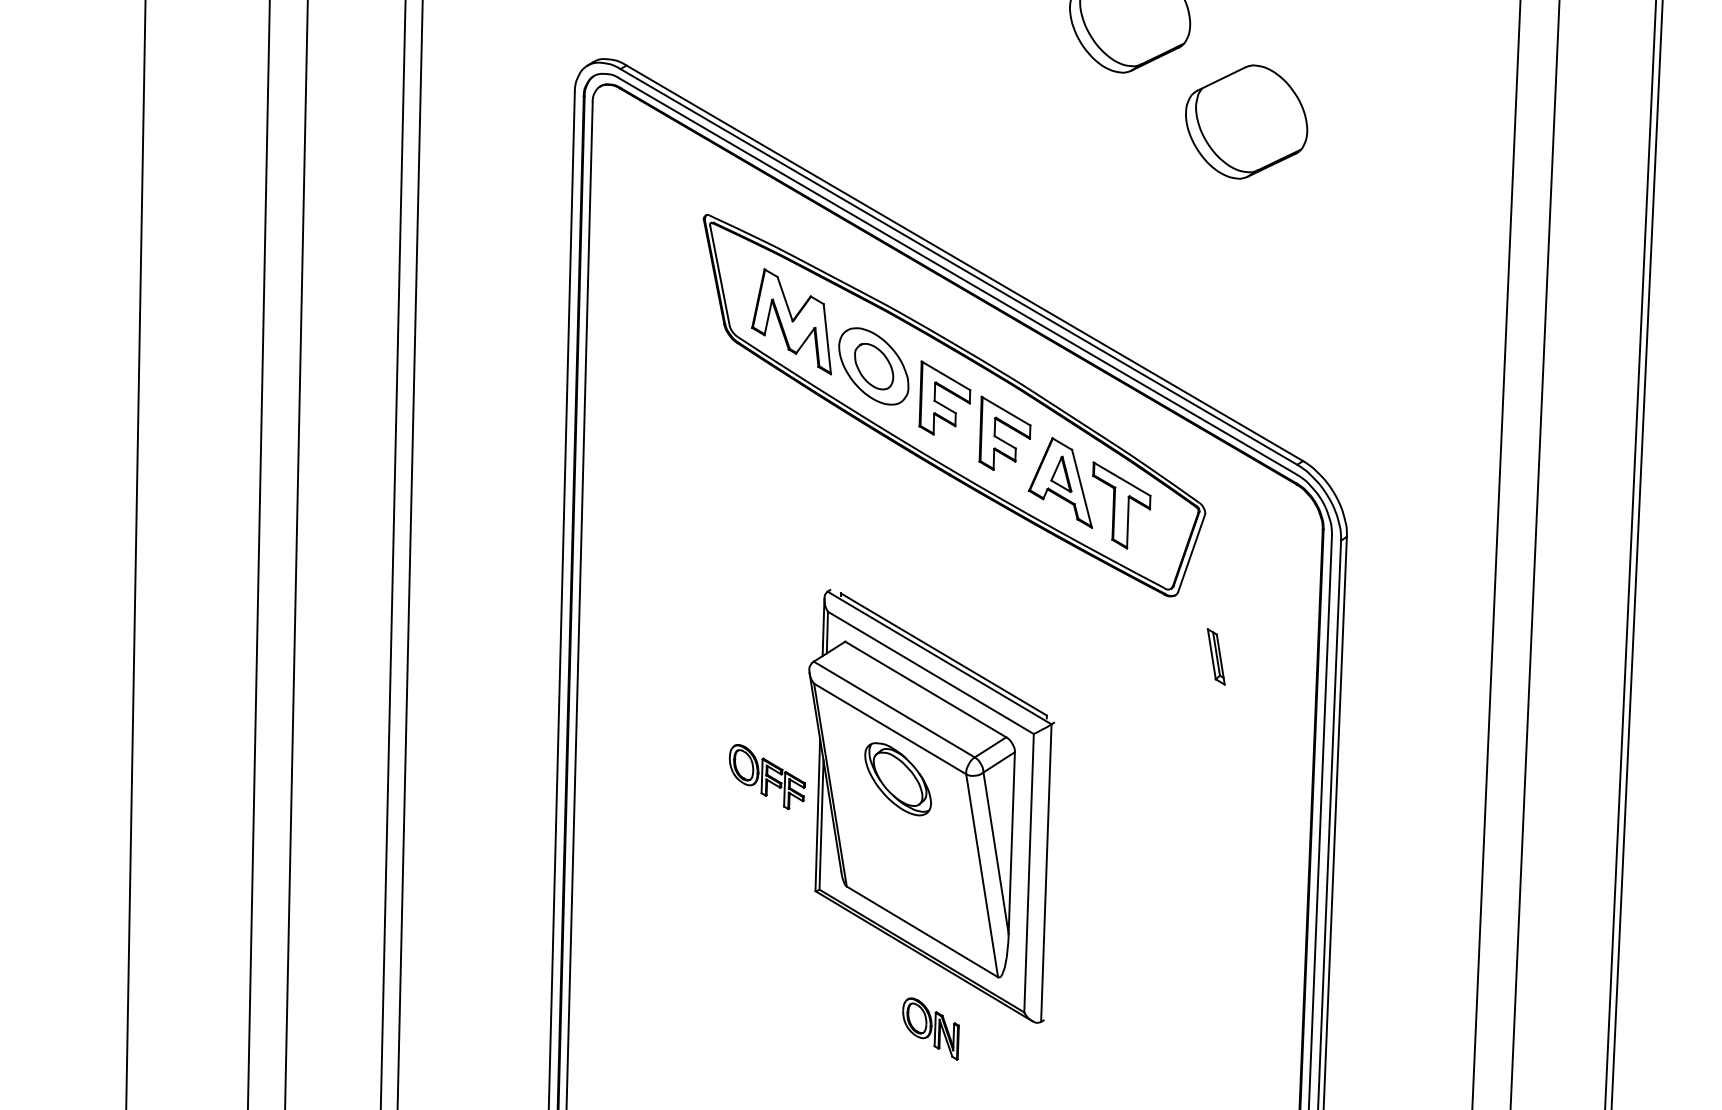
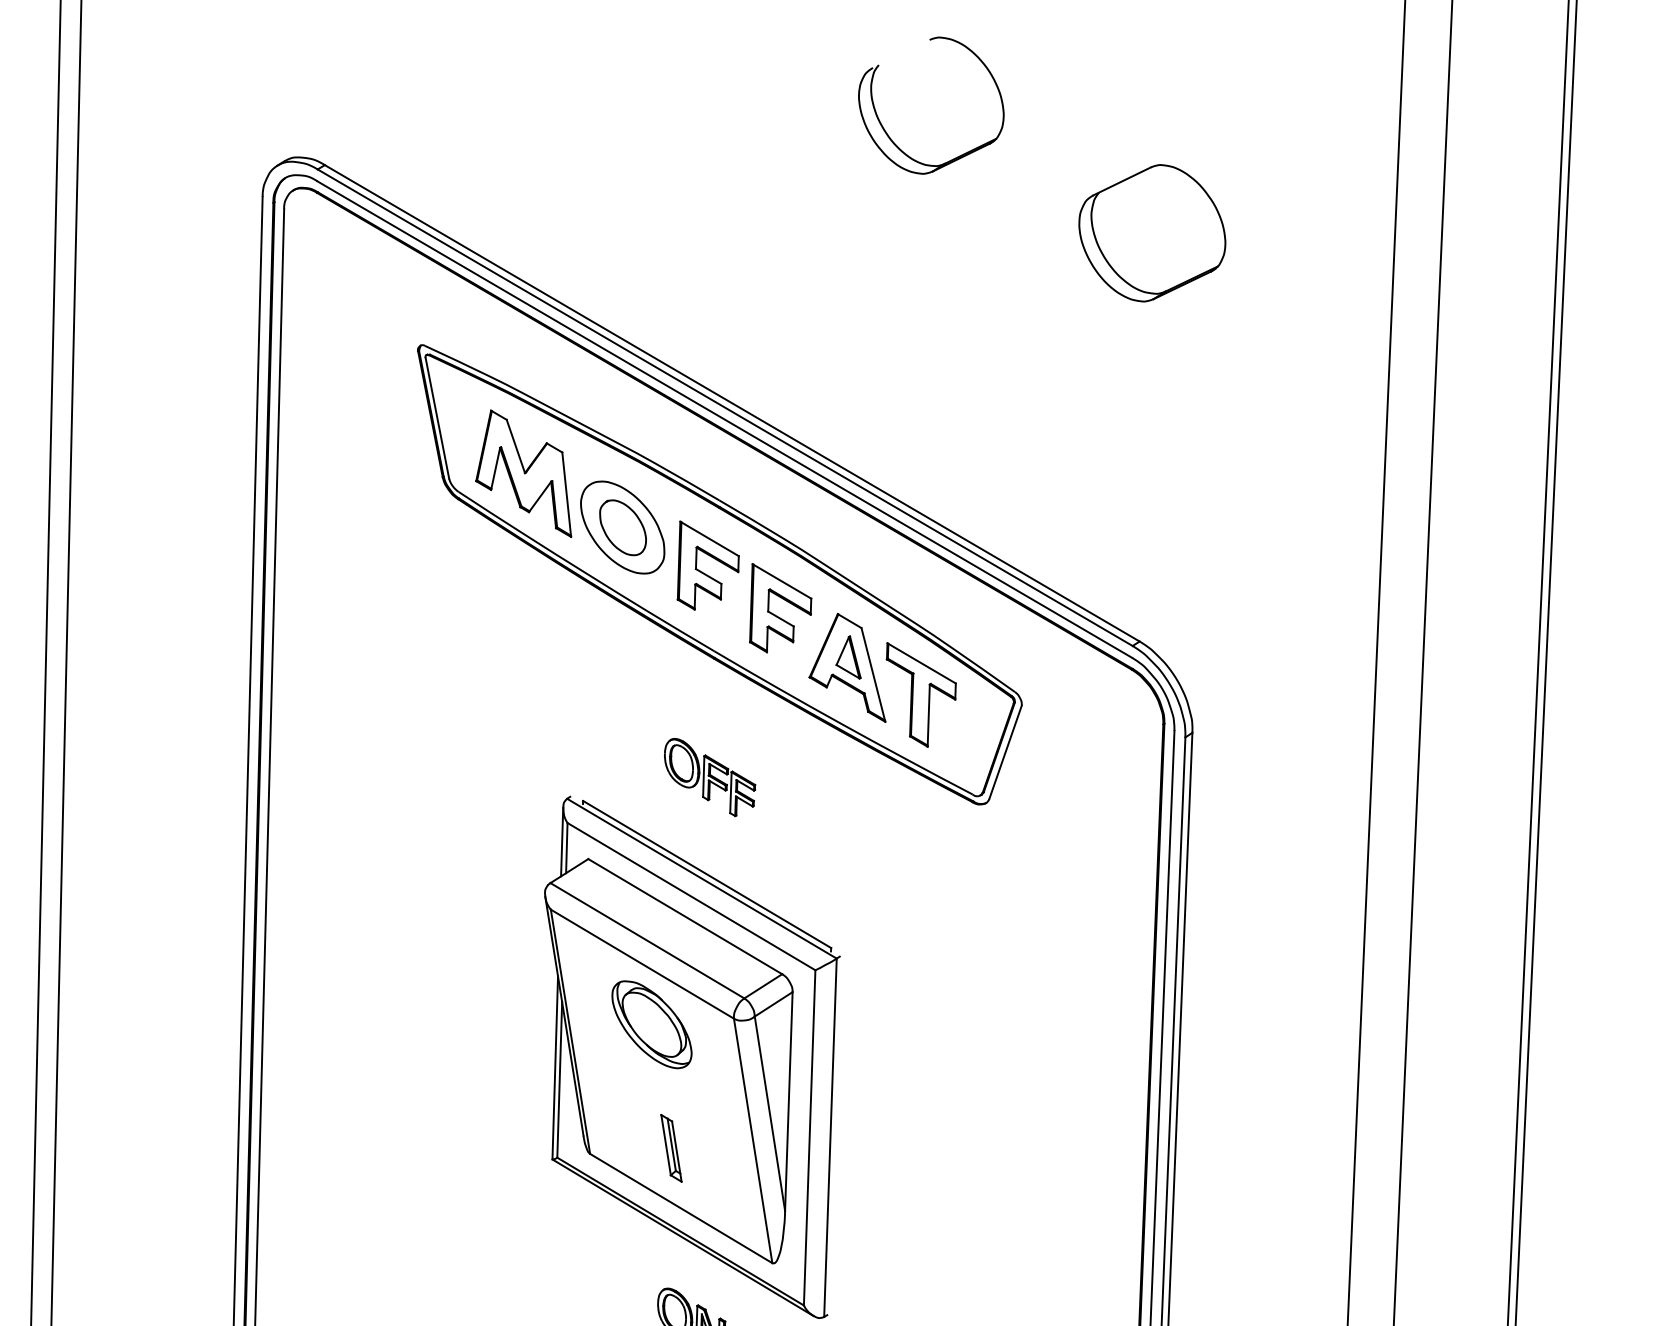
part: (1246, 121) -> (1152, 232), moved
part: (1215, 656) -> (670, 1147), moved
part: (767, 776) -> (710, 776), moved

